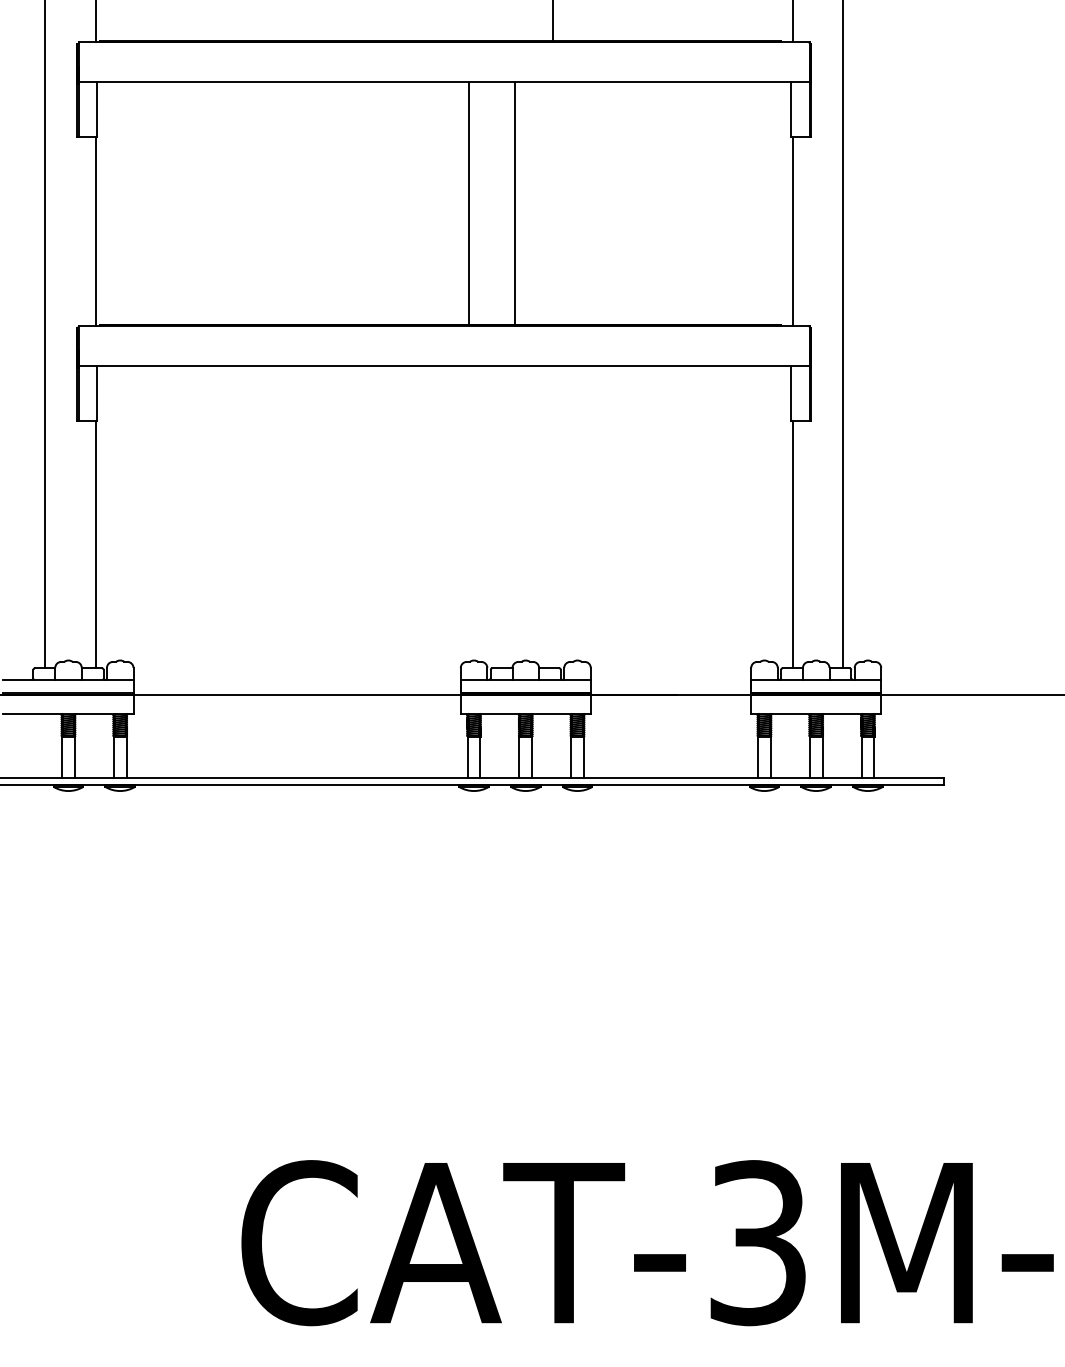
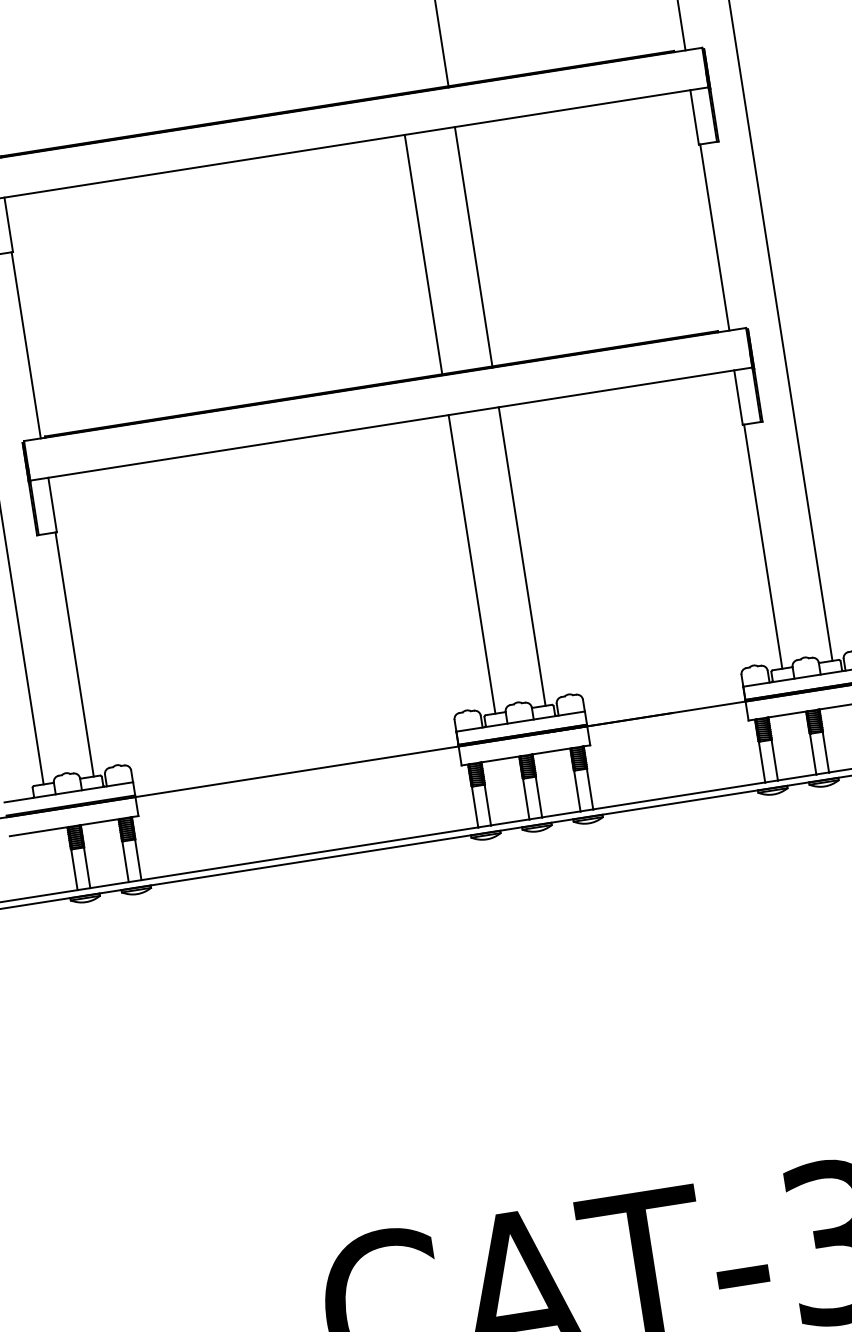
line: (469, 203) -> (423, 254), moved
line: (514, 203) -> (473, 246), moved
line: (502, 516) -> (472, 563), added
line: (552, 516) -> (521, 556), added

